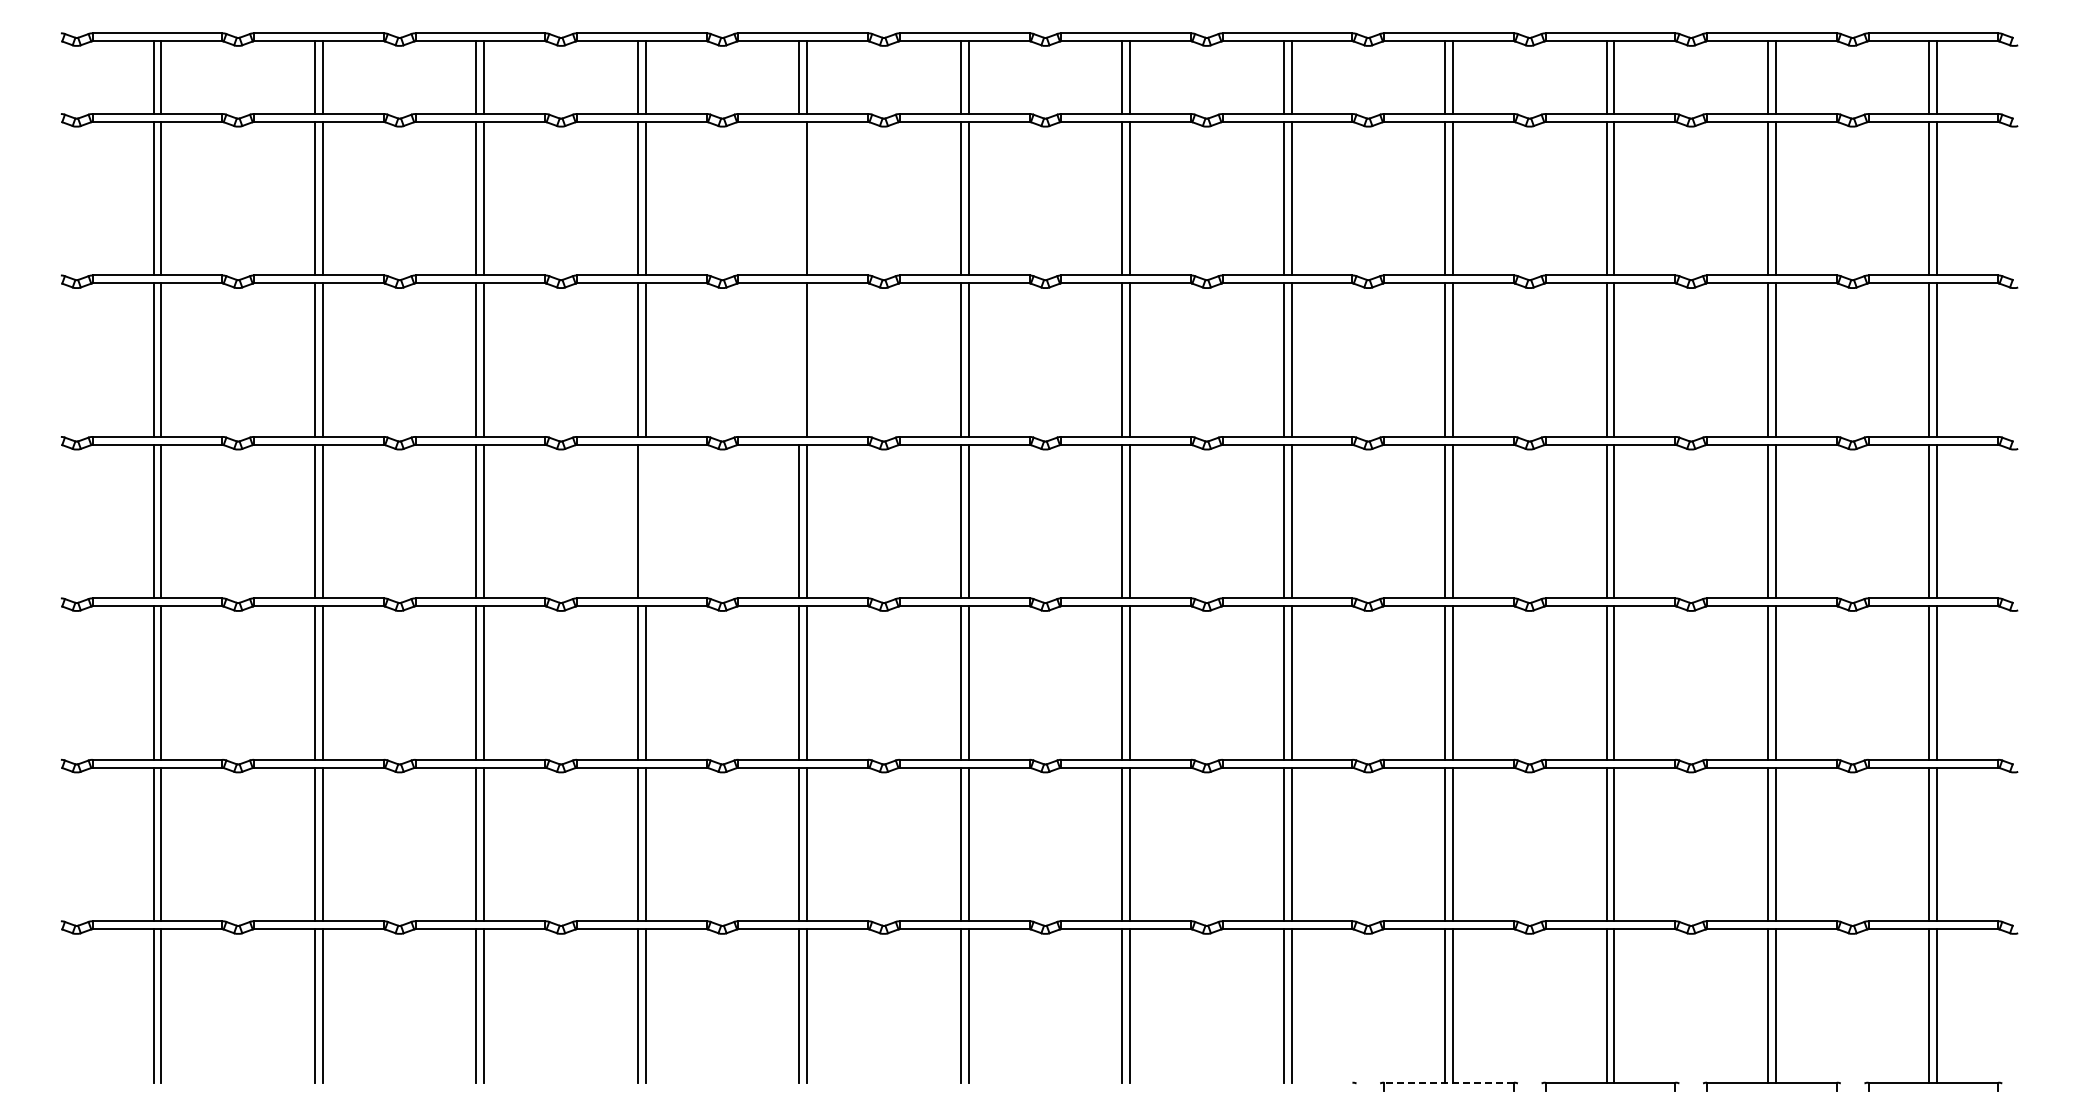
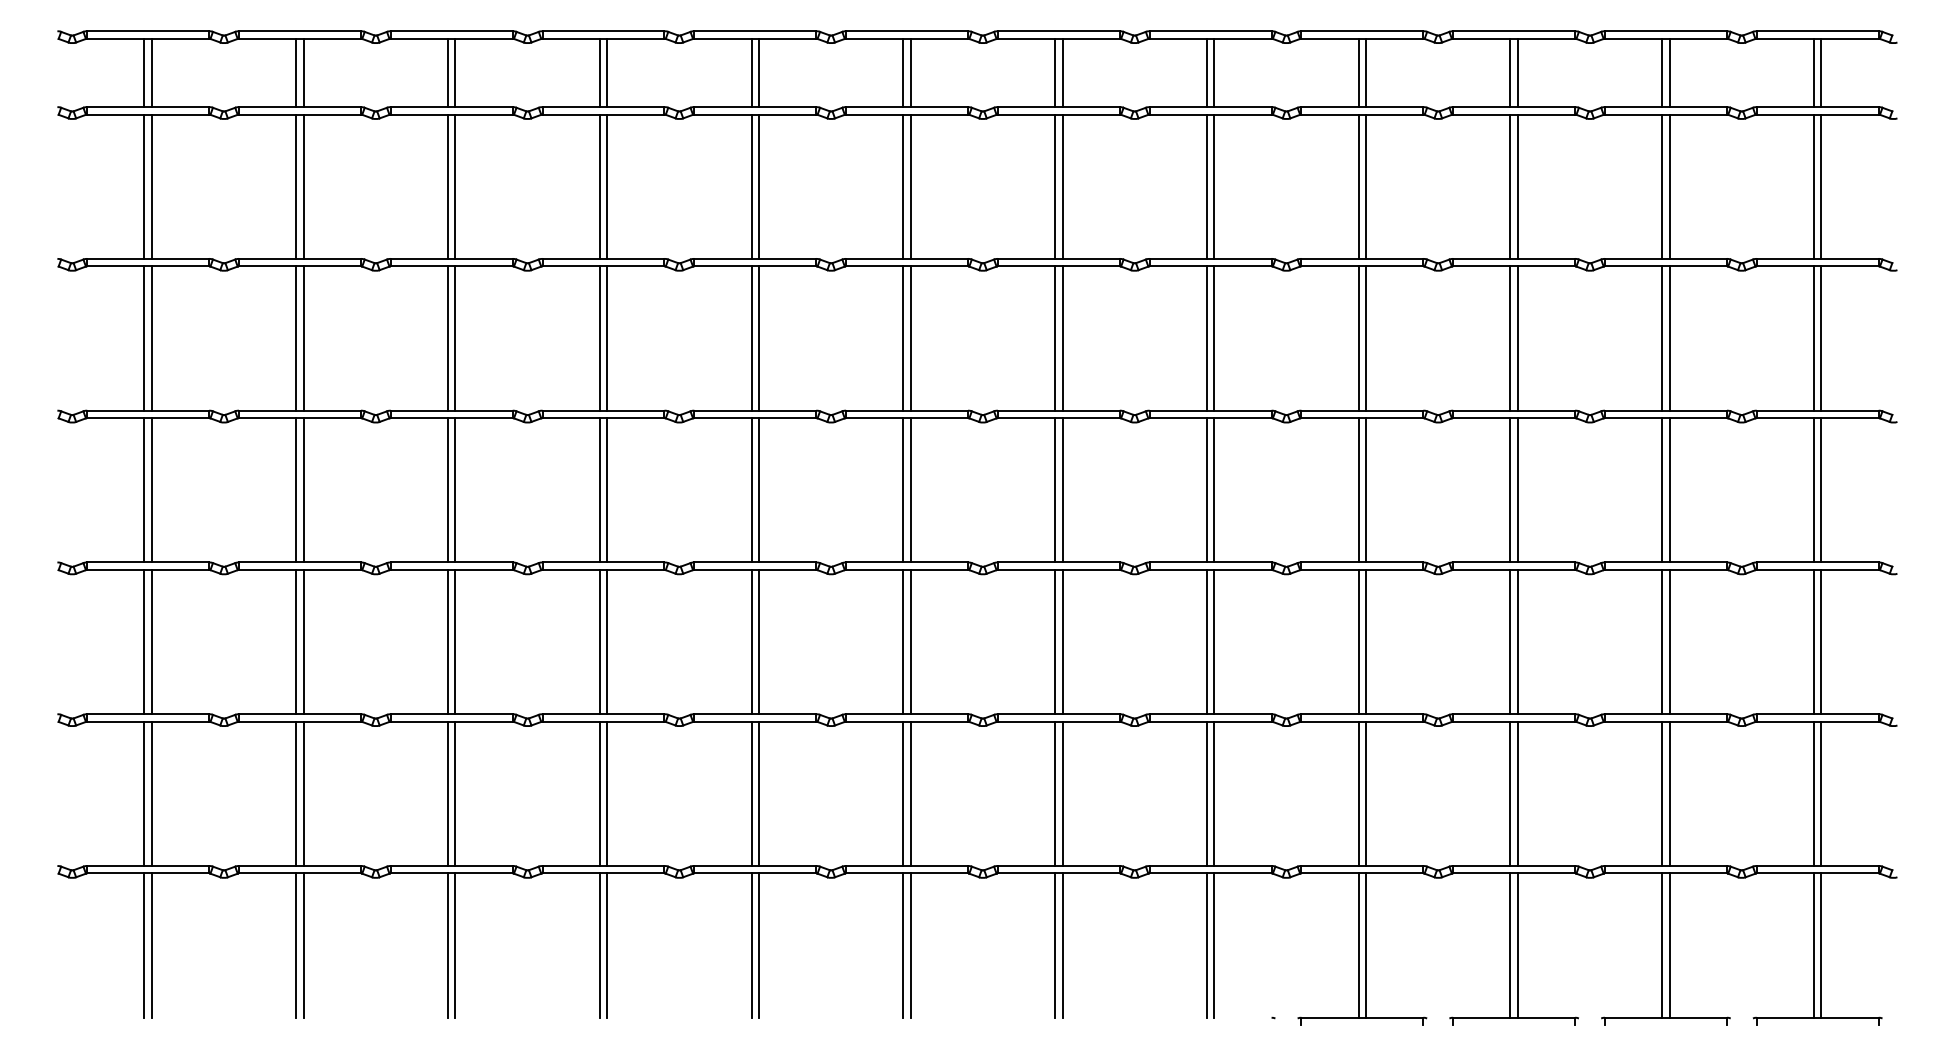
line: (799, 198) -> (751, 186), added
line: (799, 359) -> (751, 337), added
line: (645, 521) -> (606, 490), added
line: (1449, 1082) -> (1362, 1017), dashed -> solid

